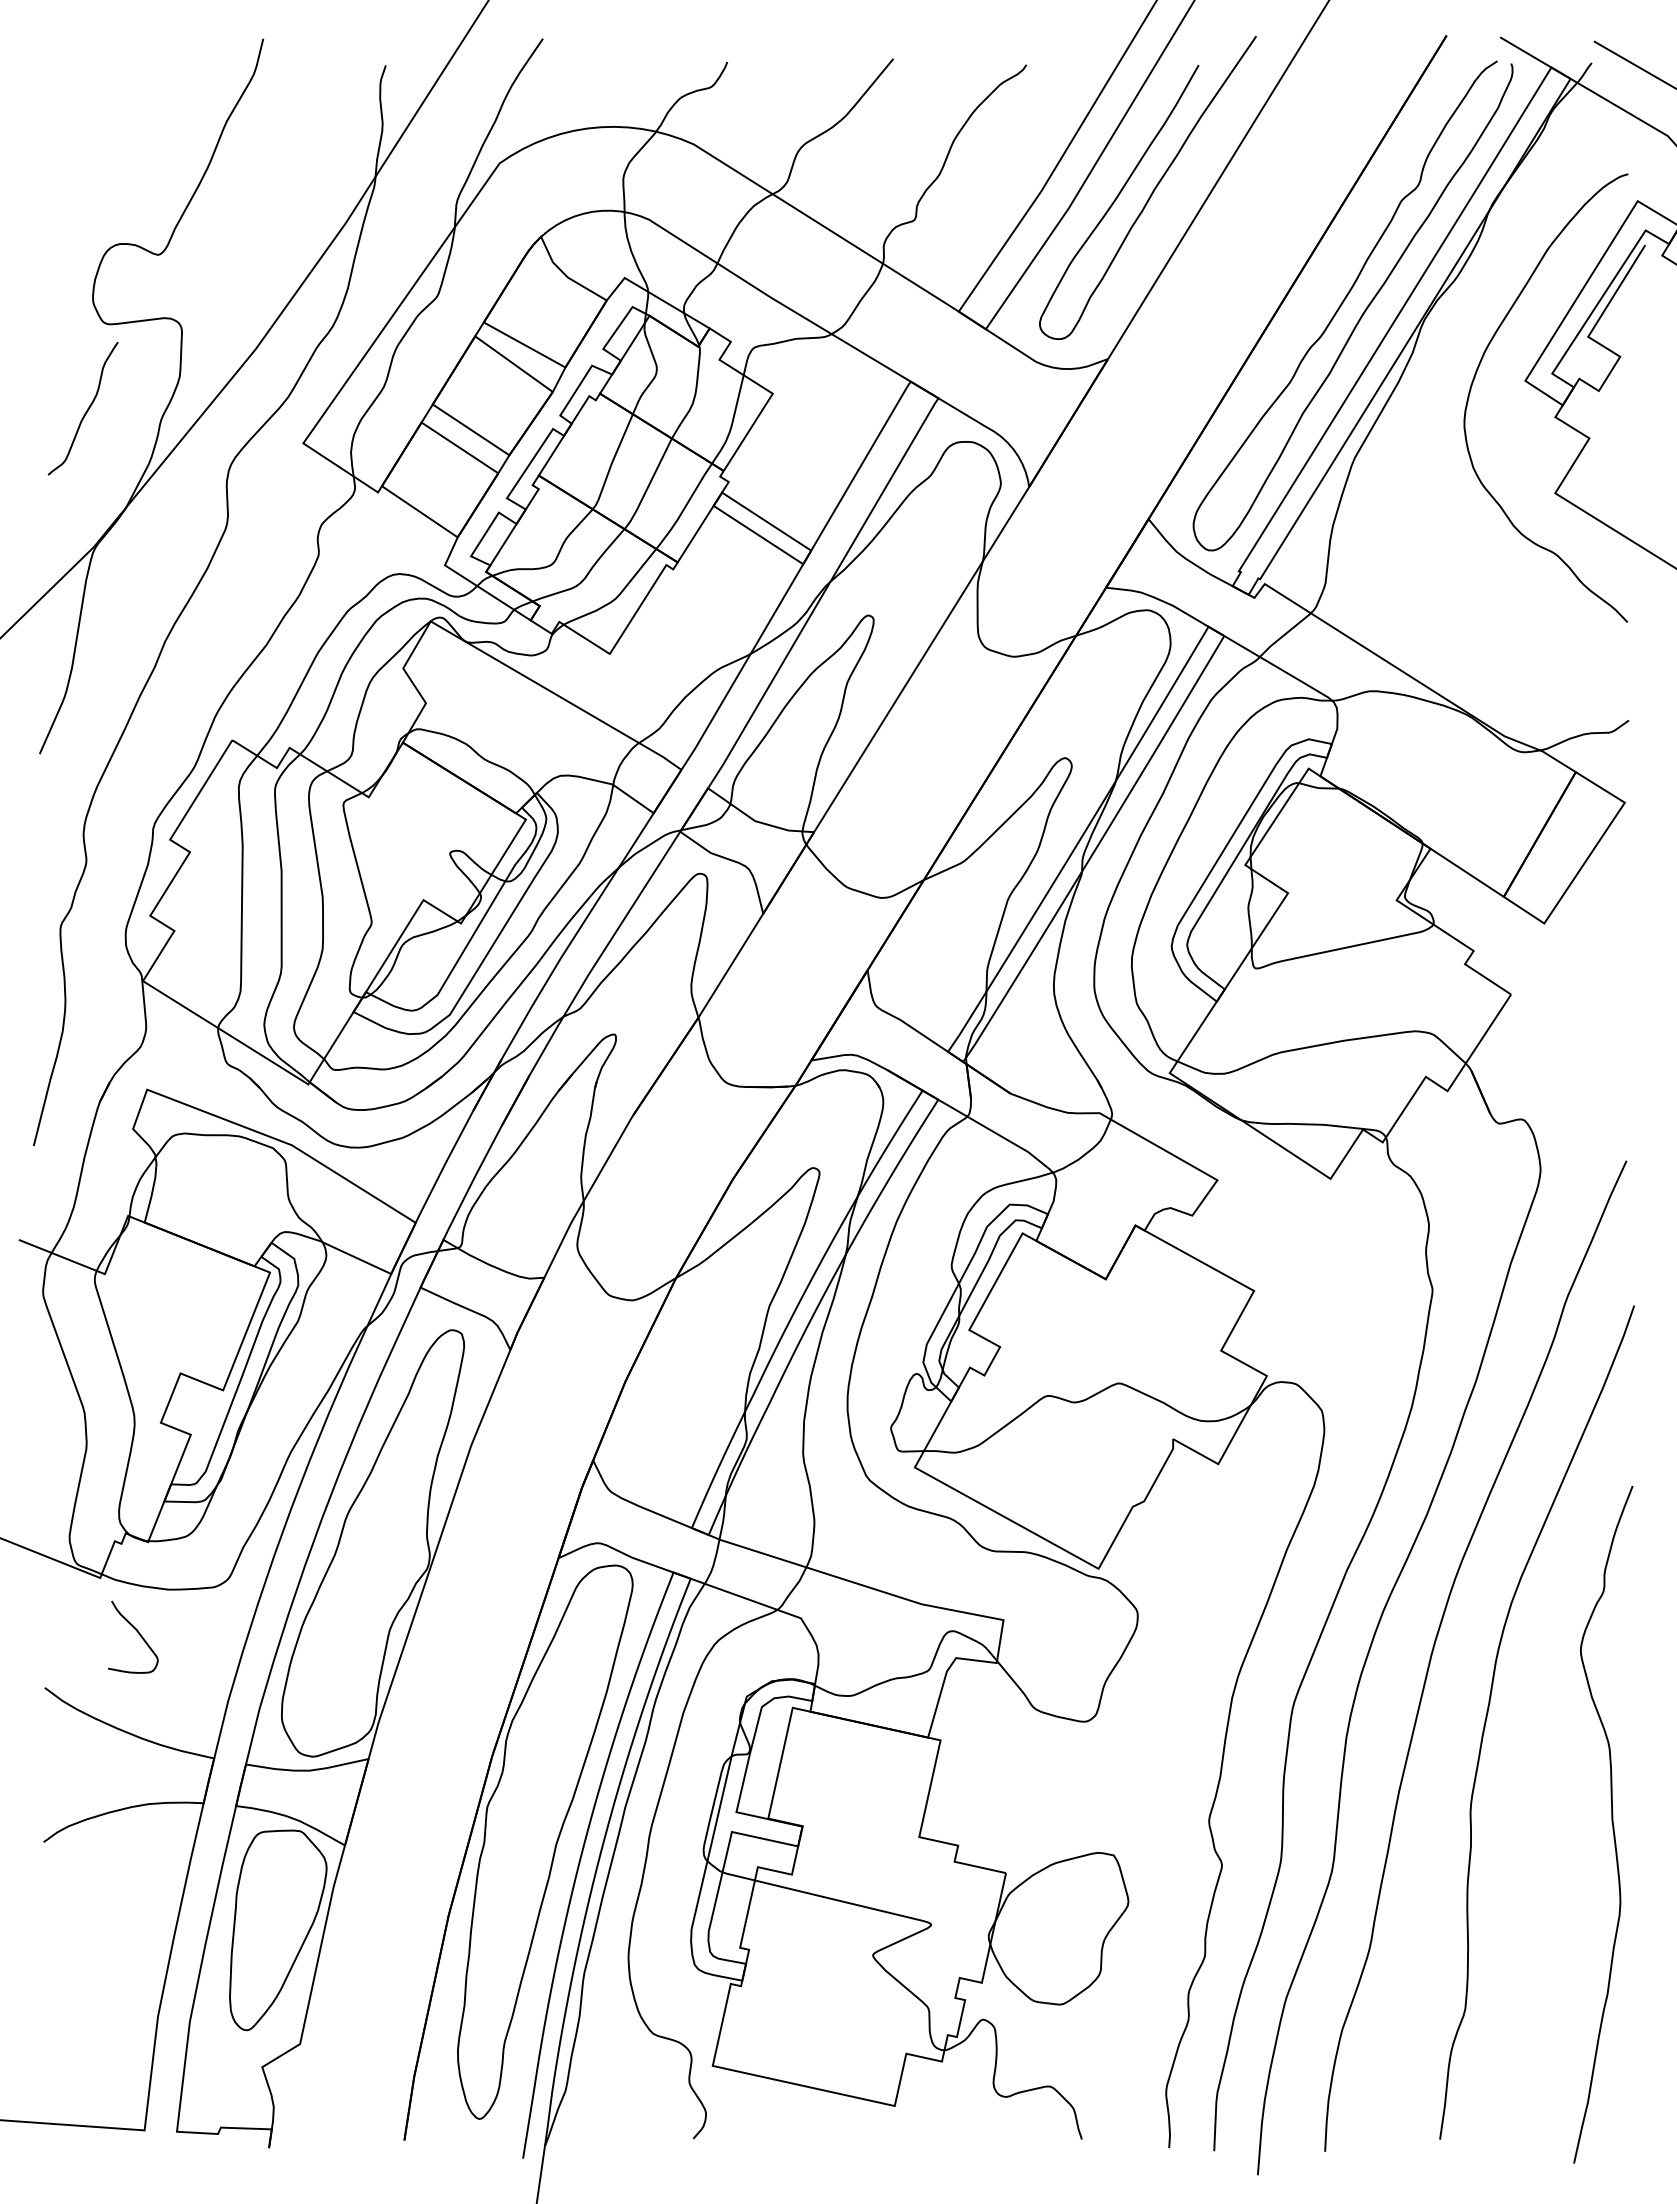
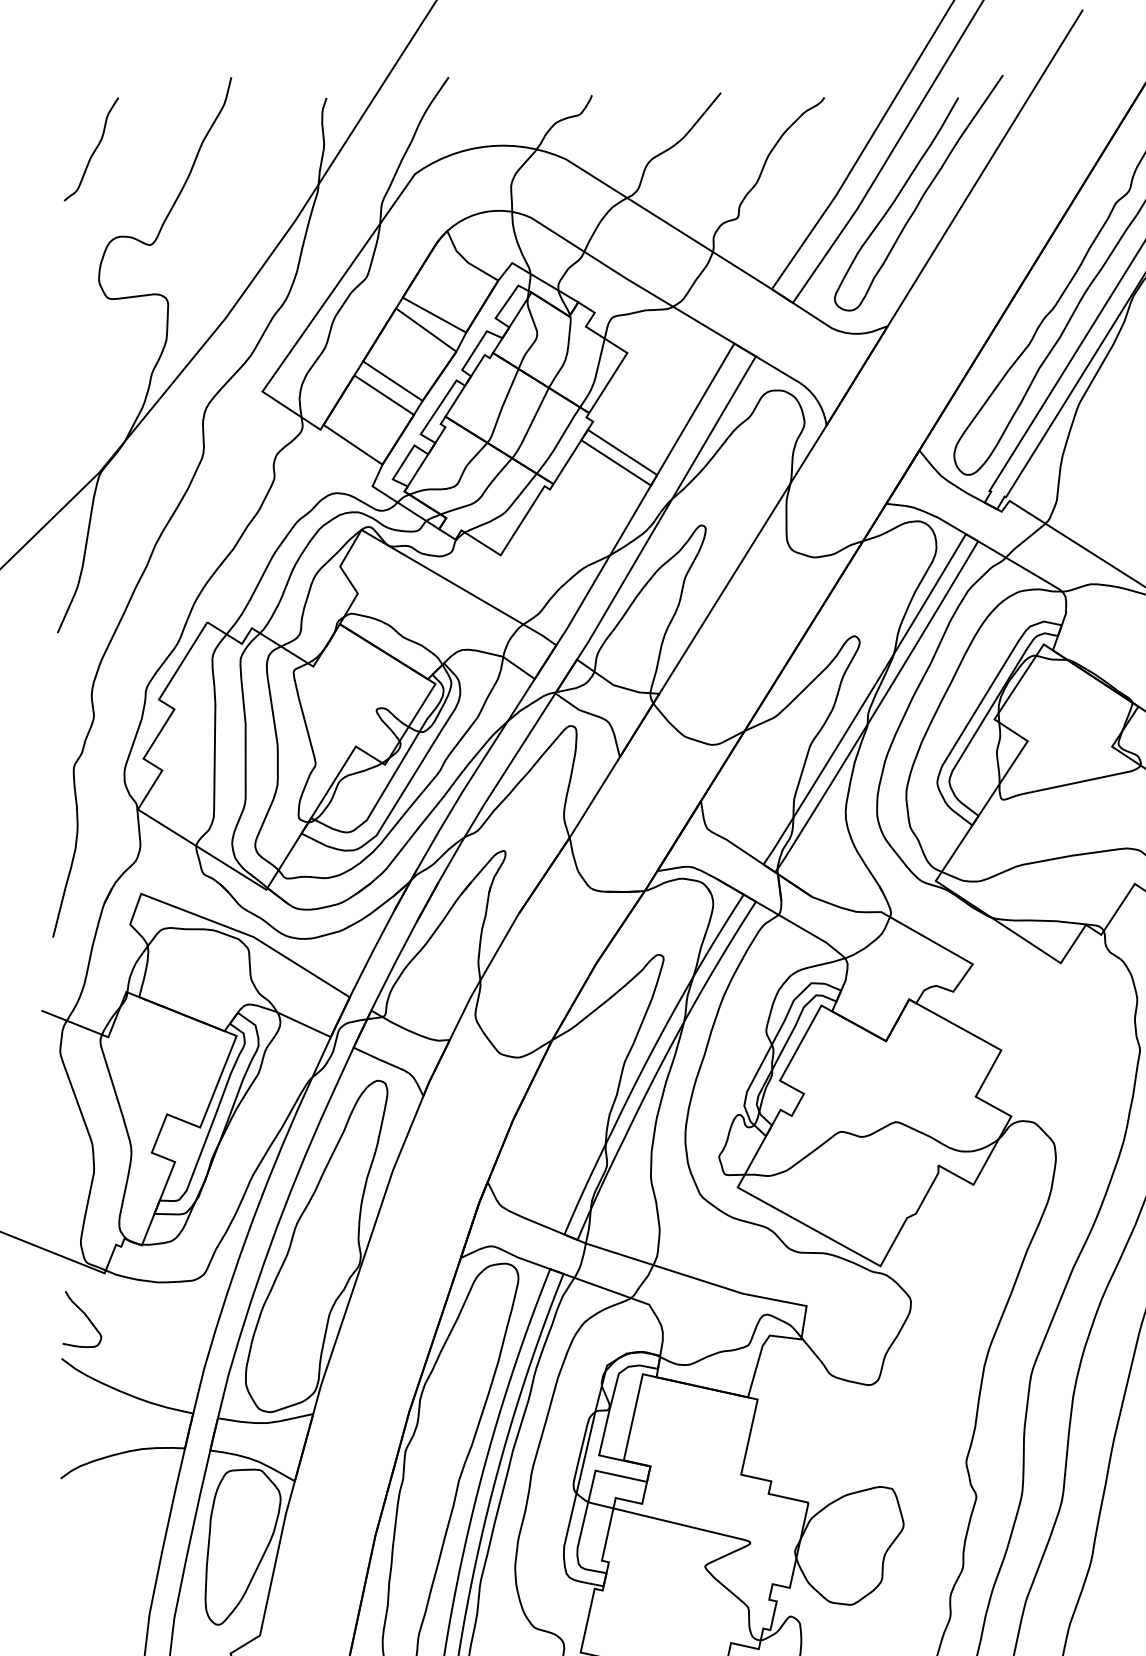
curve: (86, 410) -> (94, 150), moved
curve: (138, 1634) -> (86, 1317), moved

